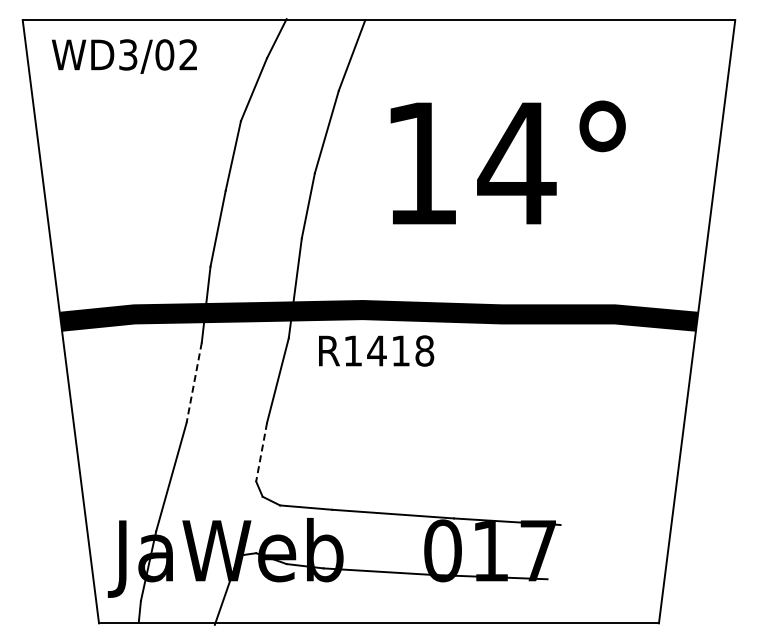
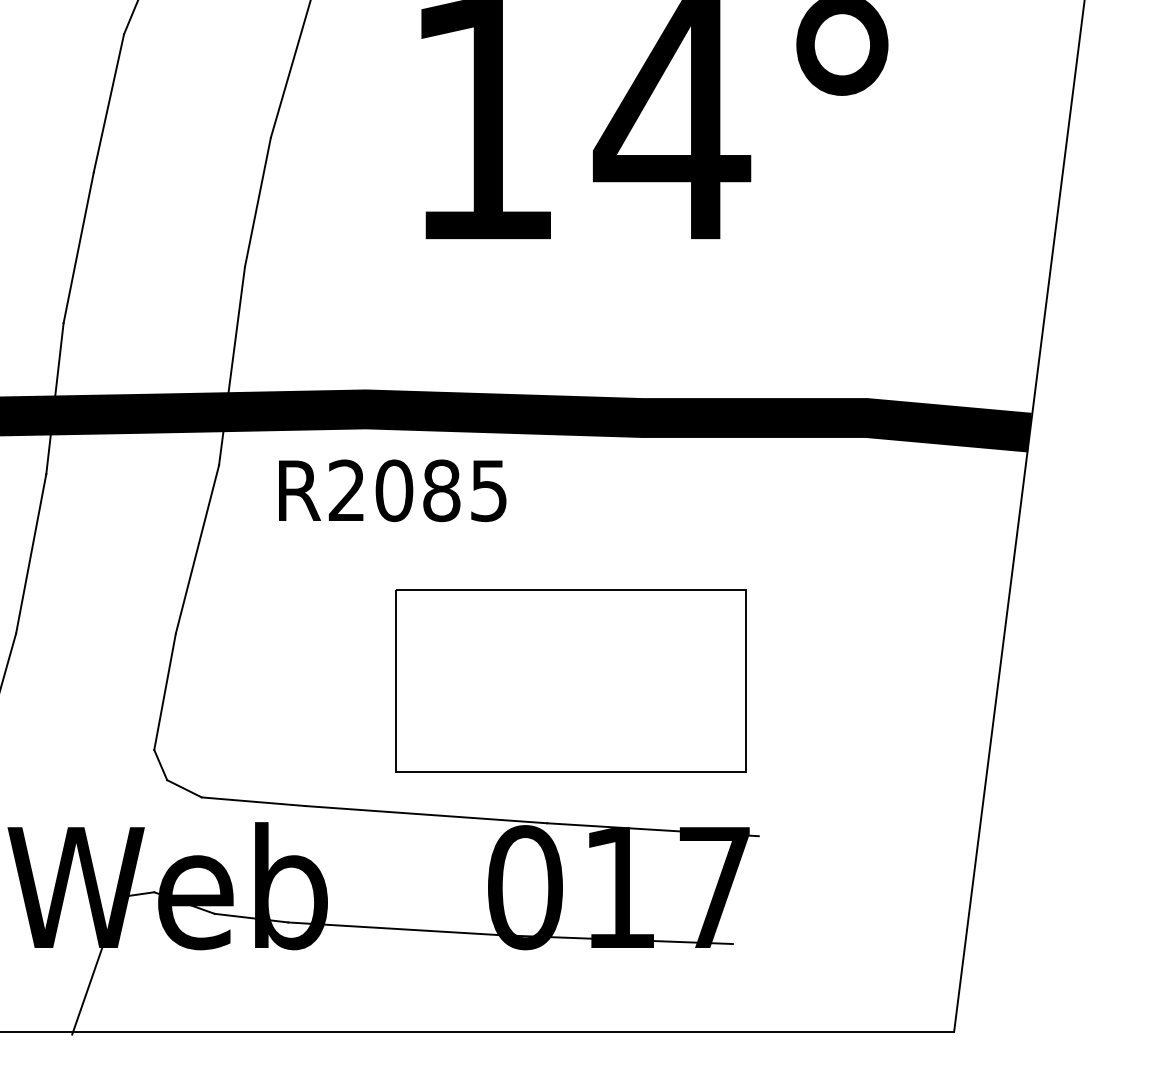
text: (389, 350) -> (419, 489), R1418 -> R2085
line: (194, 382) -> (31, 553), dashed -> solid
part: (465, 446) -> (569, 680), added
line: (261, 452) -> (164, 692), dashed -> solid

